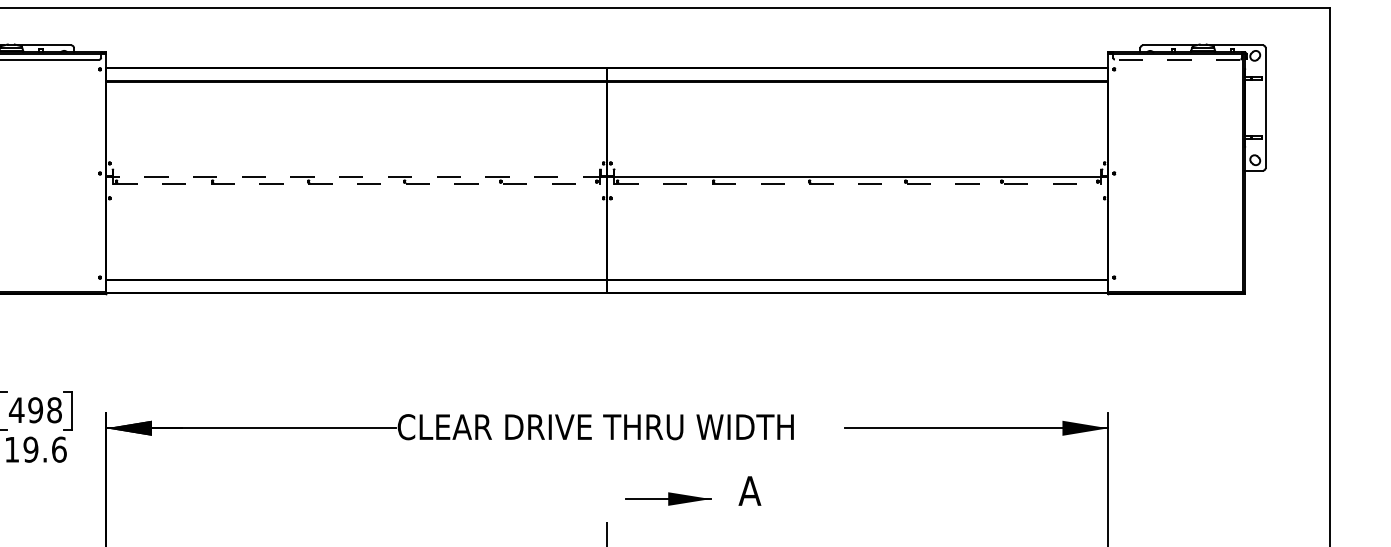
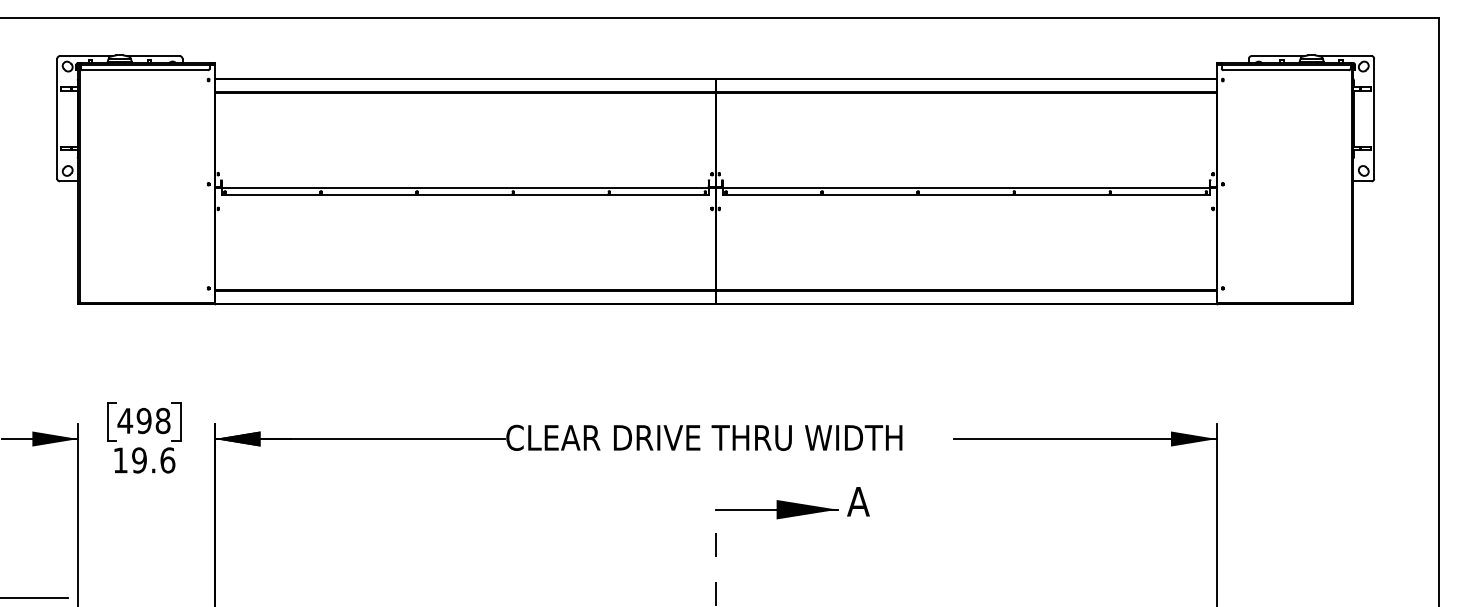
line: (1177, 59) -> (1286, 70), dashed -> solid
line: (355, 177) -> (464, 188), dashed -> solid
line: (356, 184) -> (465, 195), dashed -> solid
line: (857, 184) -> (966, 195), dashed -> solid
part: (667, 498) -> (776, 509), size x1.43

